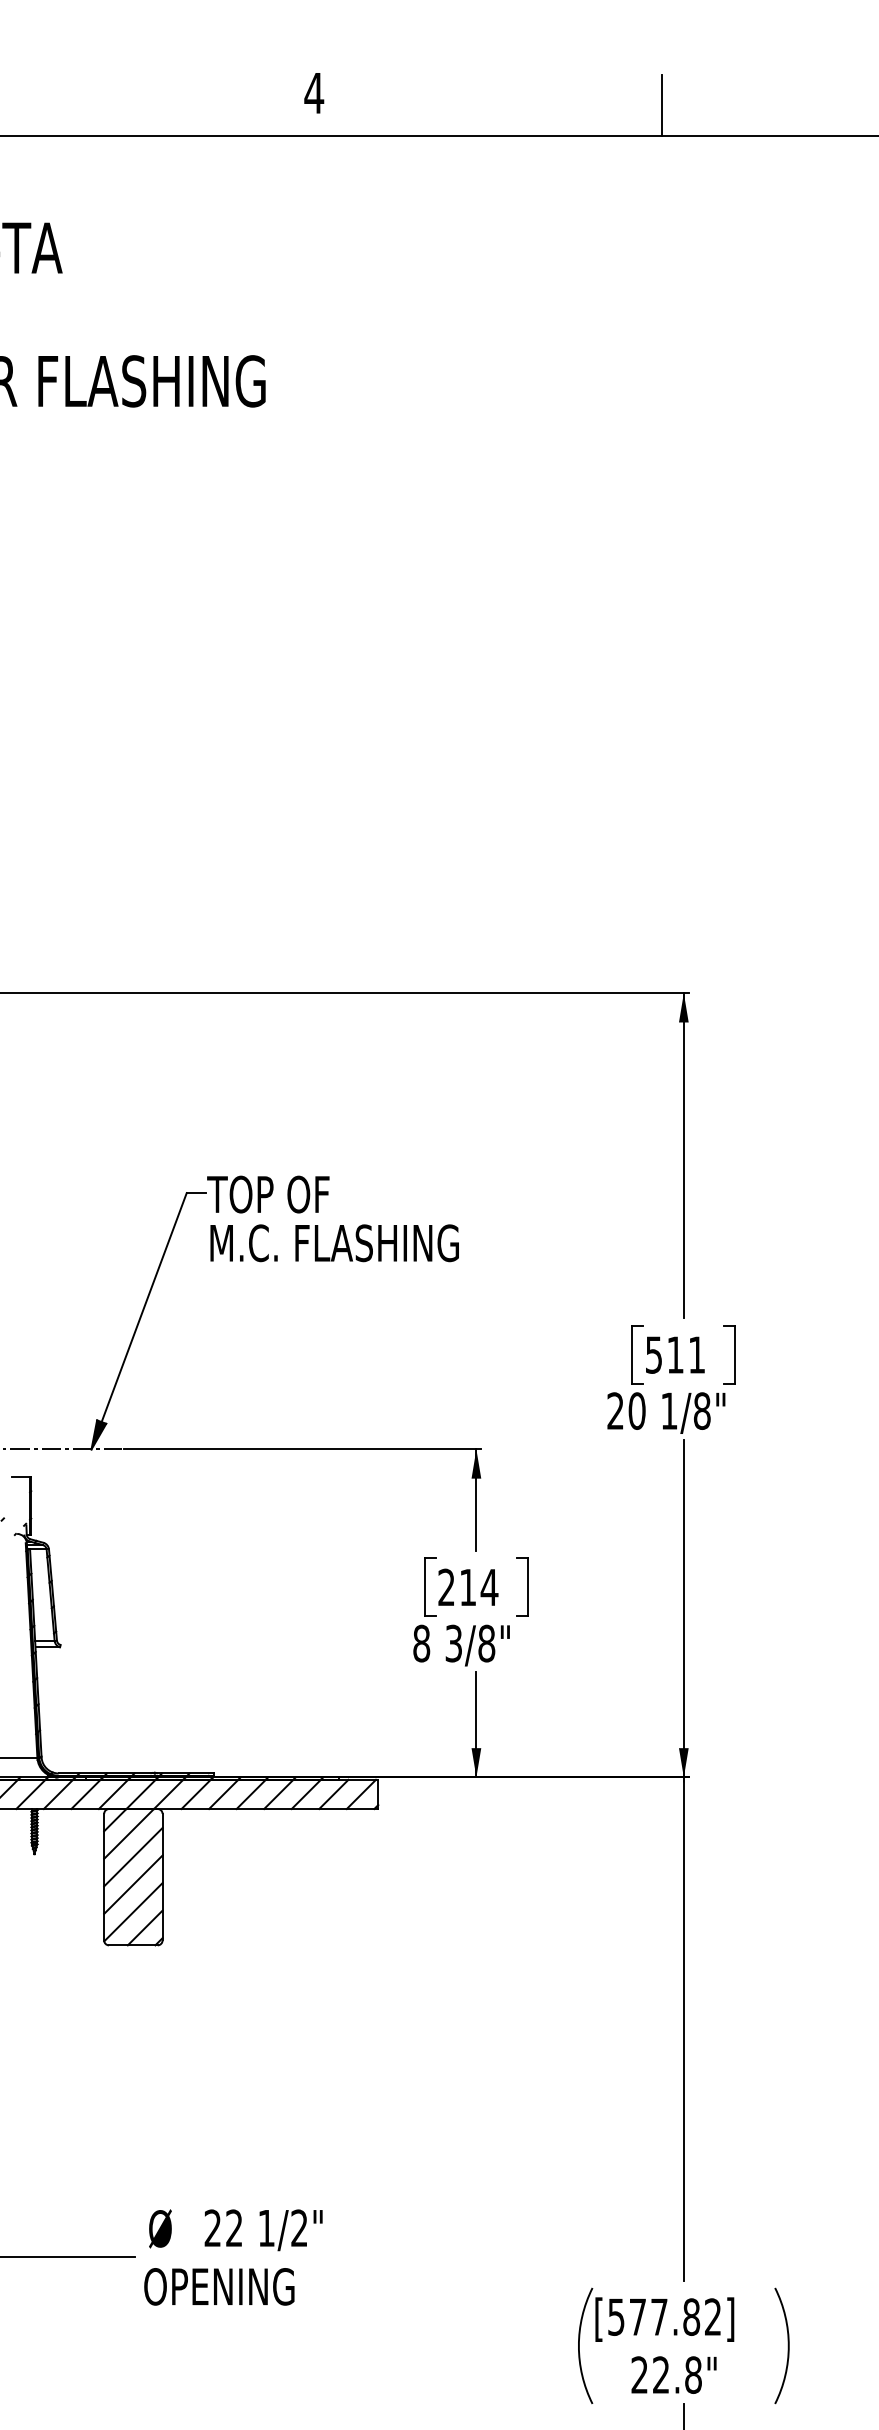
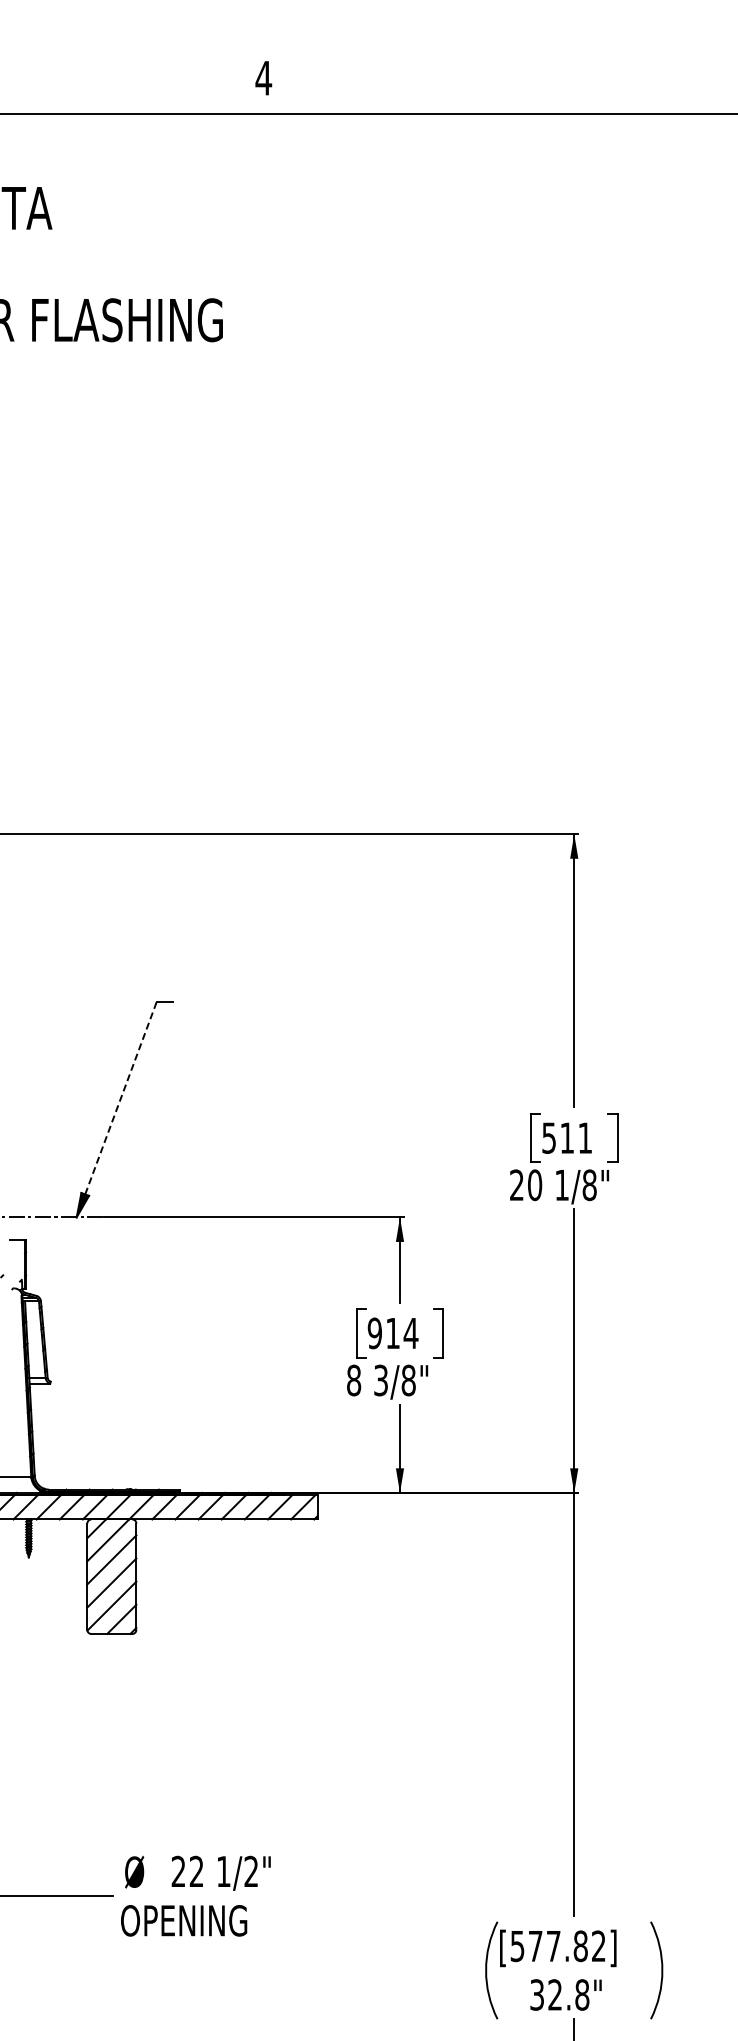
line: (661, 105) -> (555, 88), removed
part: (340, 1225) -> (285, 1029), removed
line: (143, 1307) -> (120, 1098), solid -> dashed
text: (446, 1587) -> (374, 1333), 214 -> 914
text: (638, 2374) -> (536, 1994), 22.8" -> 32.8"

